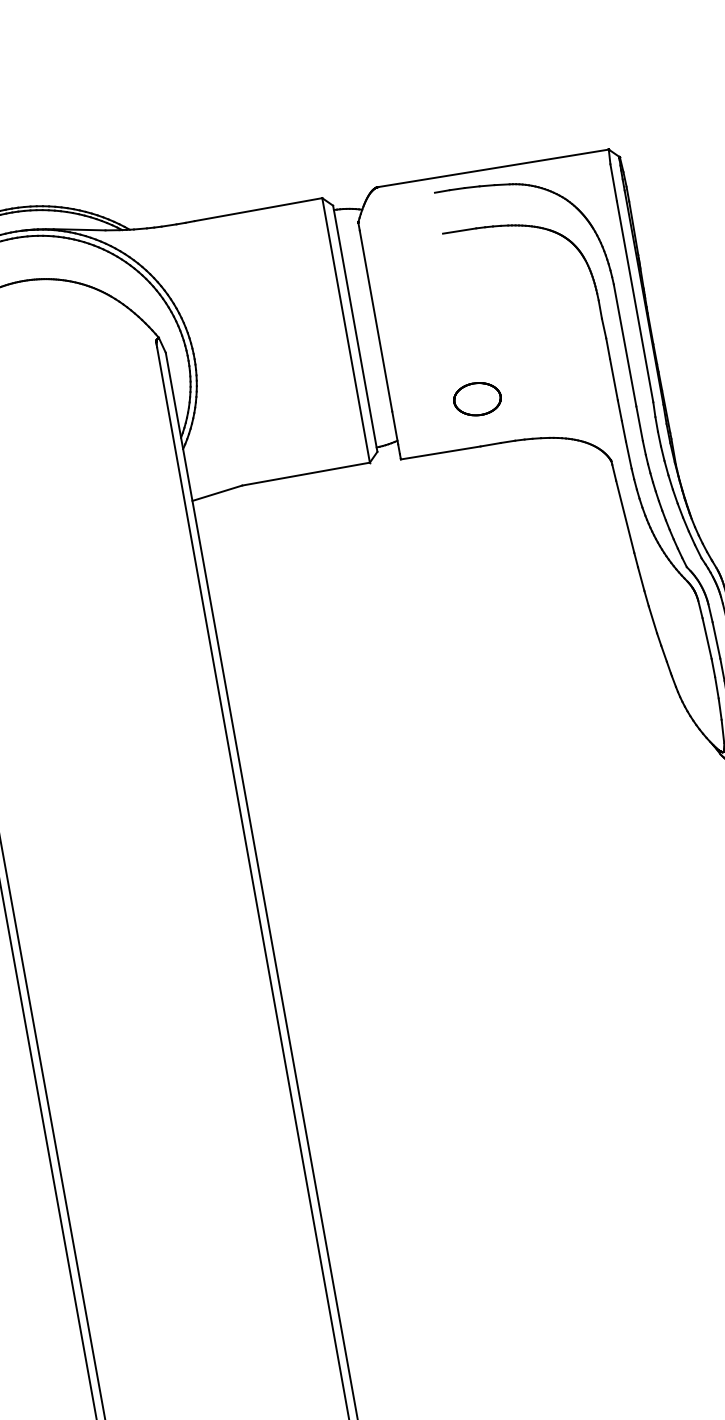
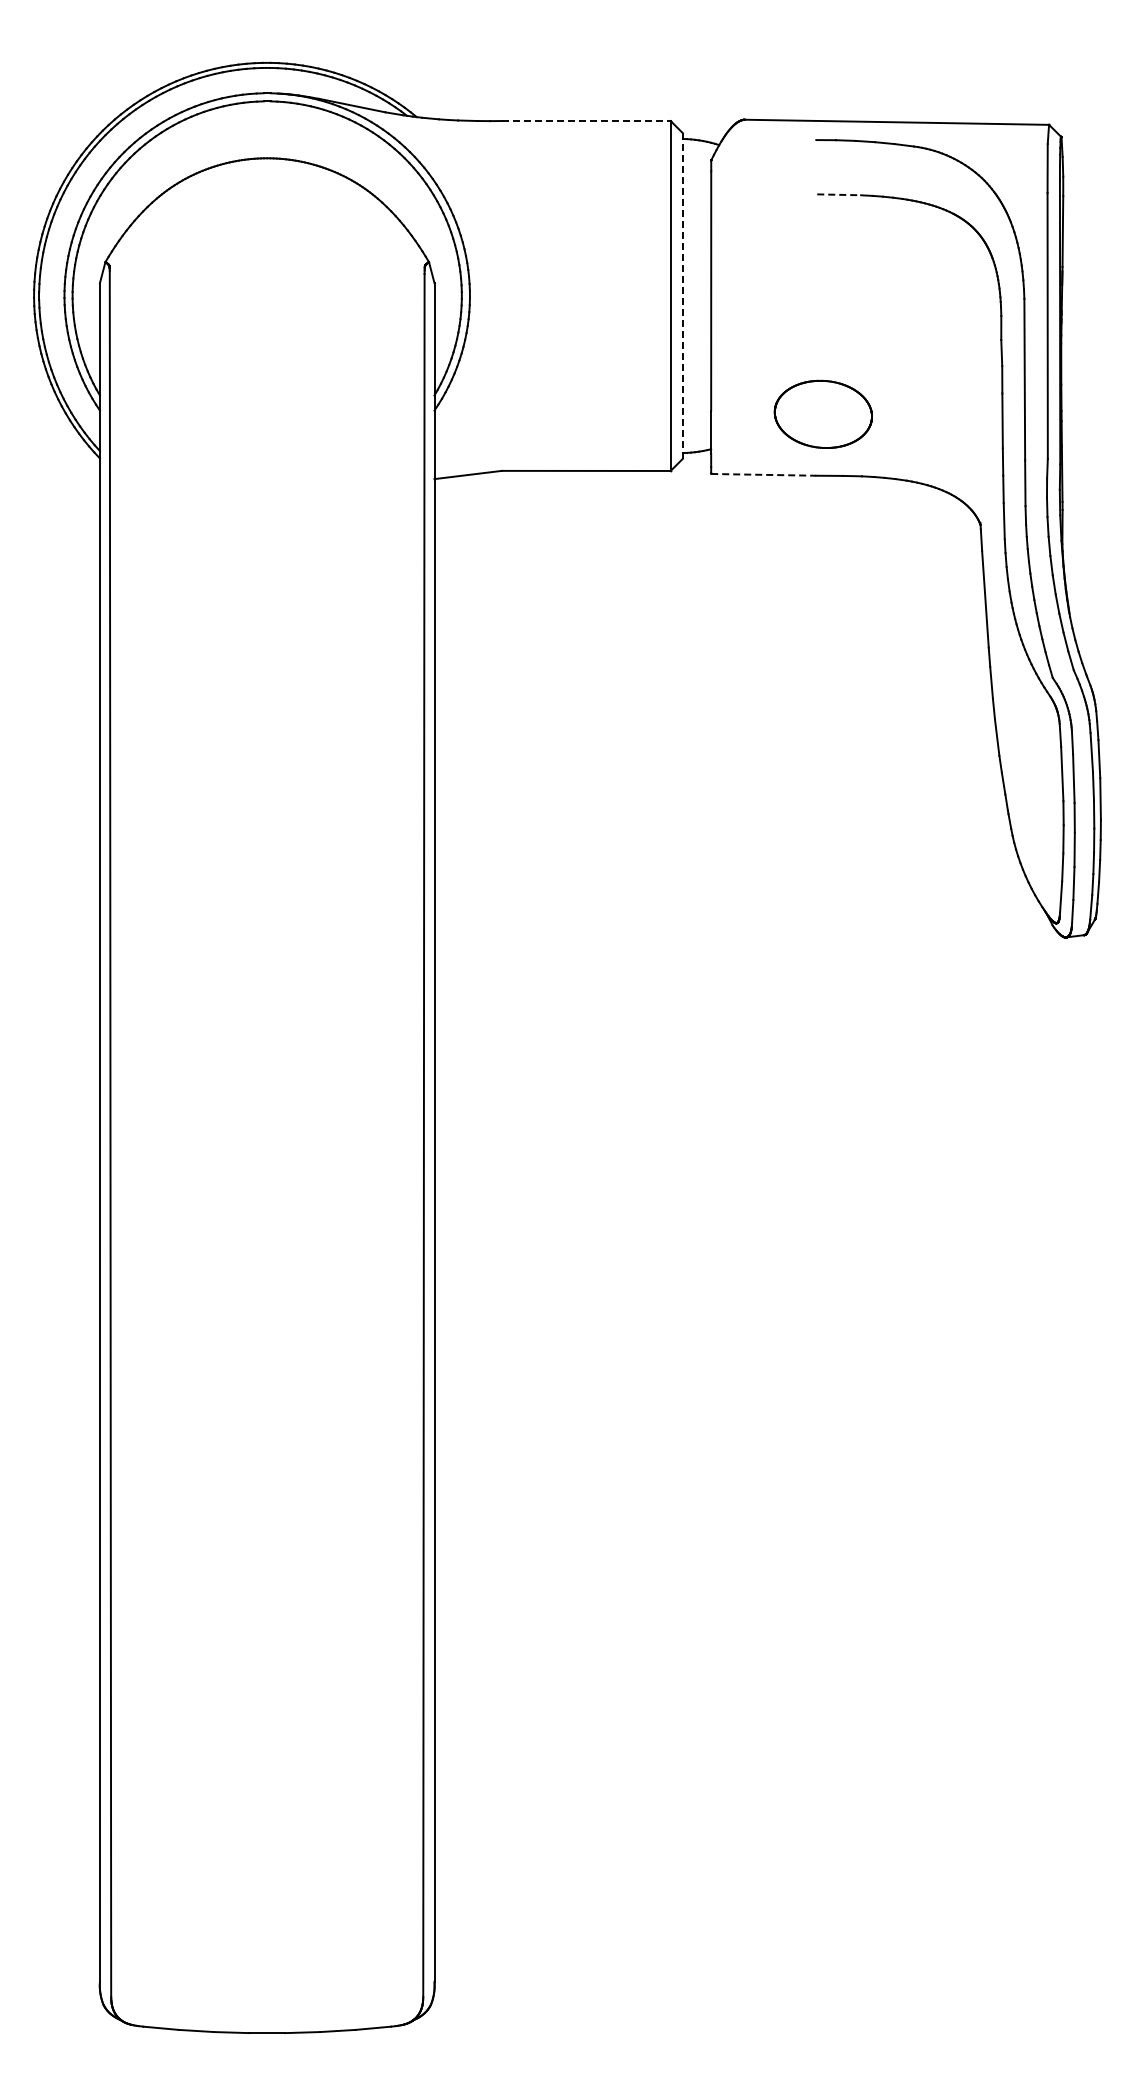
line: (258, 209) -> (586, 121), solid -> dashed
line: (459, 230) -> (839, 194), solid -> dashed
line: (355, 329) -> (682, 296), solid -> dashed
part: (476, 399) -> (822, 414), size x1.6
line: (440, 452) -> (763, 474), solid -> dashed

